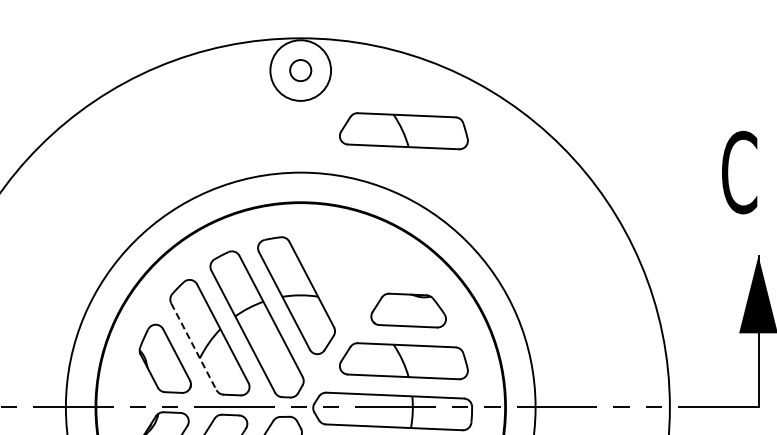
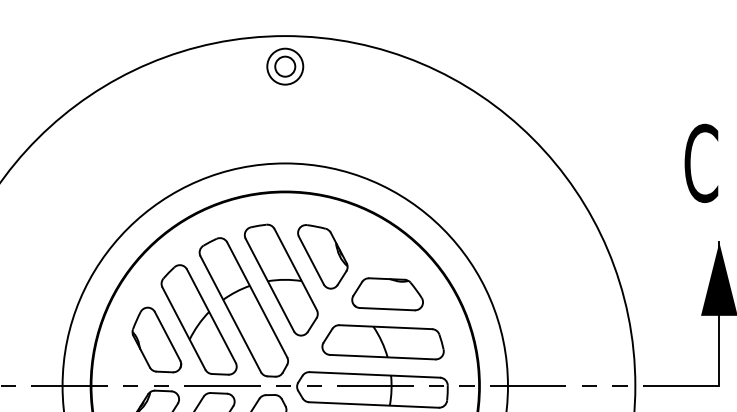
circle: (300, 70) -> (285, 66), size x0.62
part: (403, 131) -> (382, 124), removed
part: (340, 270) -> (322, 256), added
line: (193, 346) -> (183, 328), dashed -> solid

